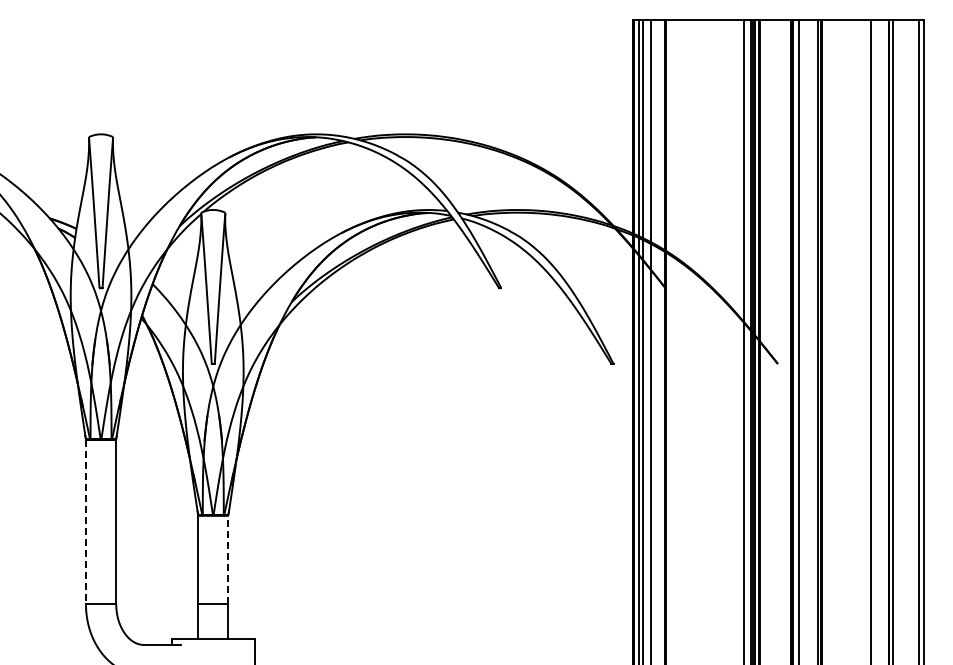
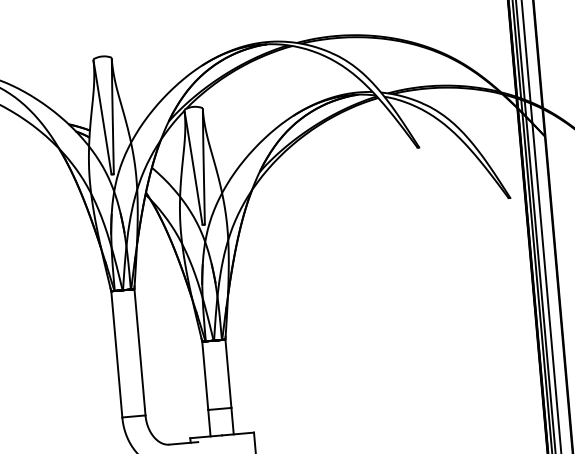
line: (85, 522) -> (116, 354), dashed -> solid
line: (228, 559) -> (228, 373), dashed -> solid

